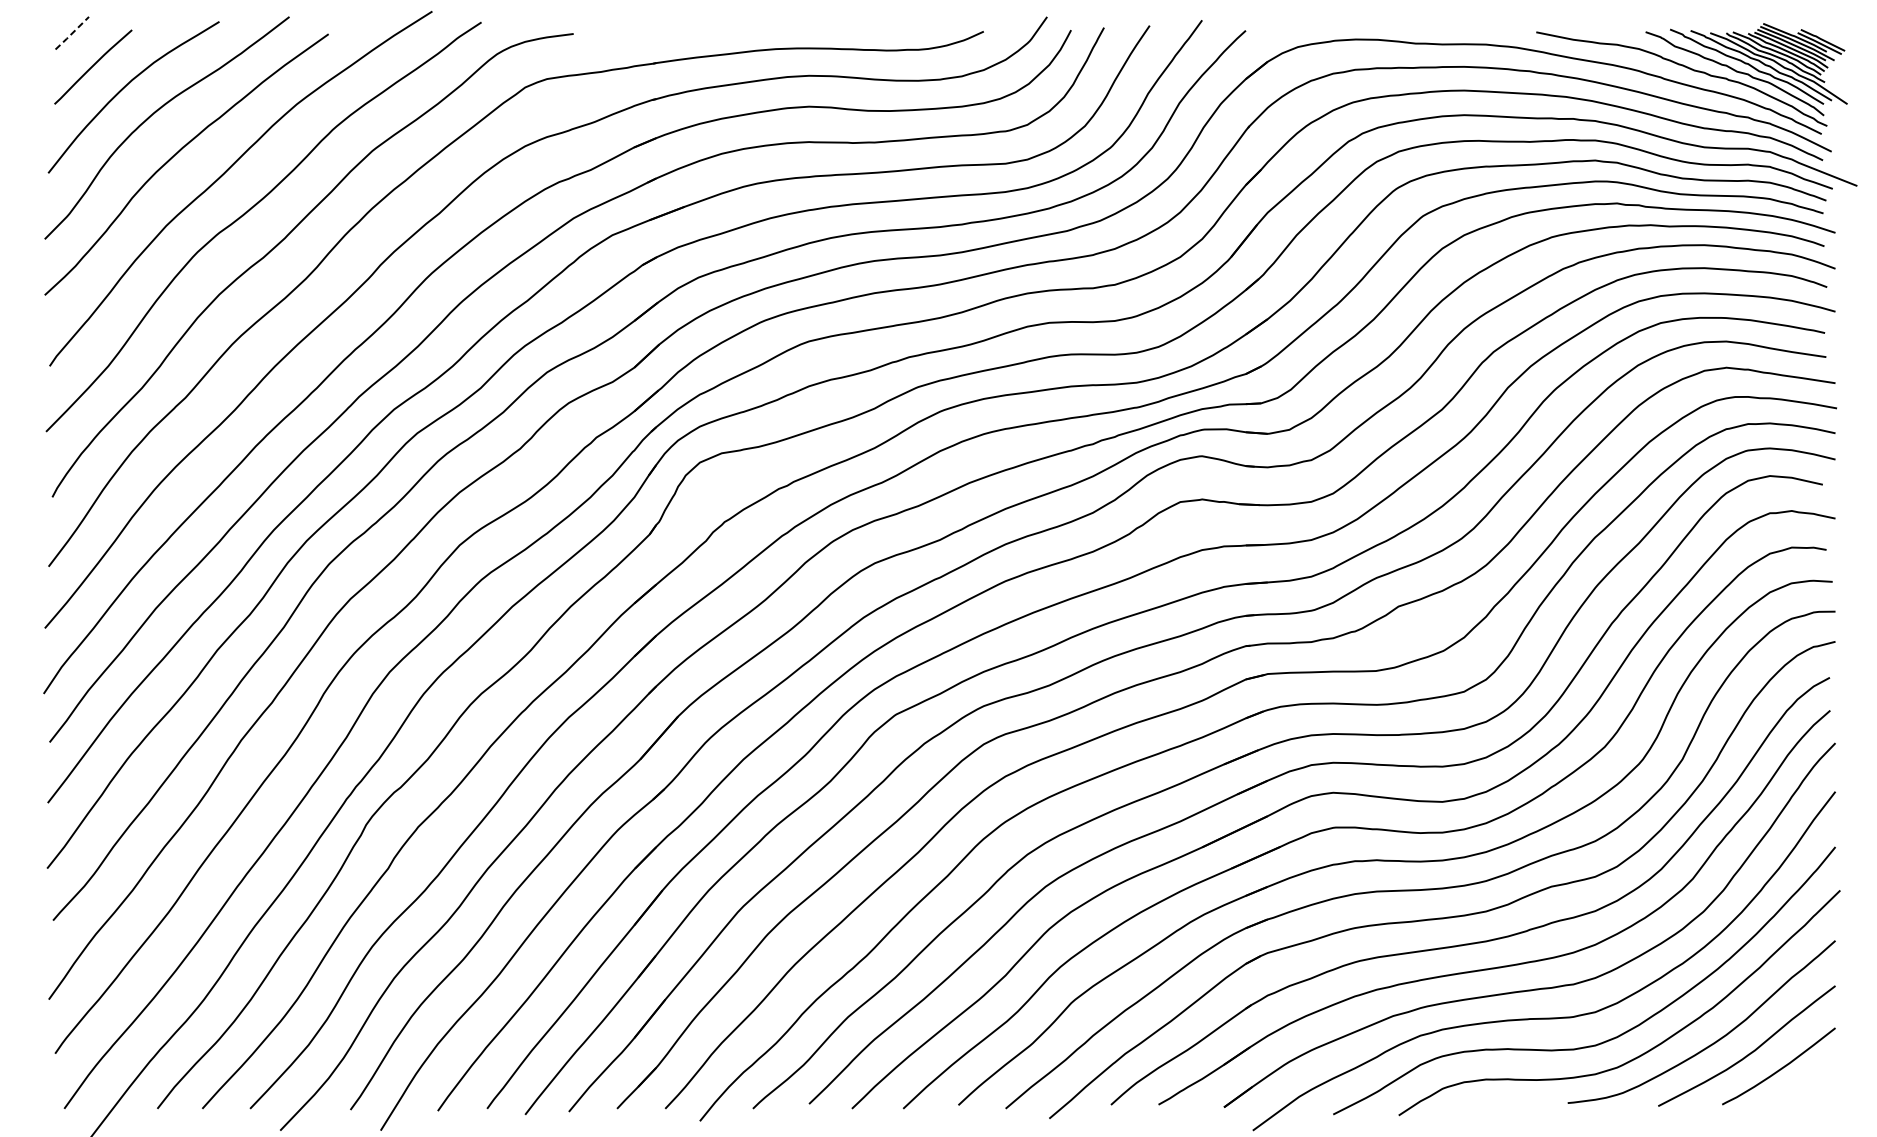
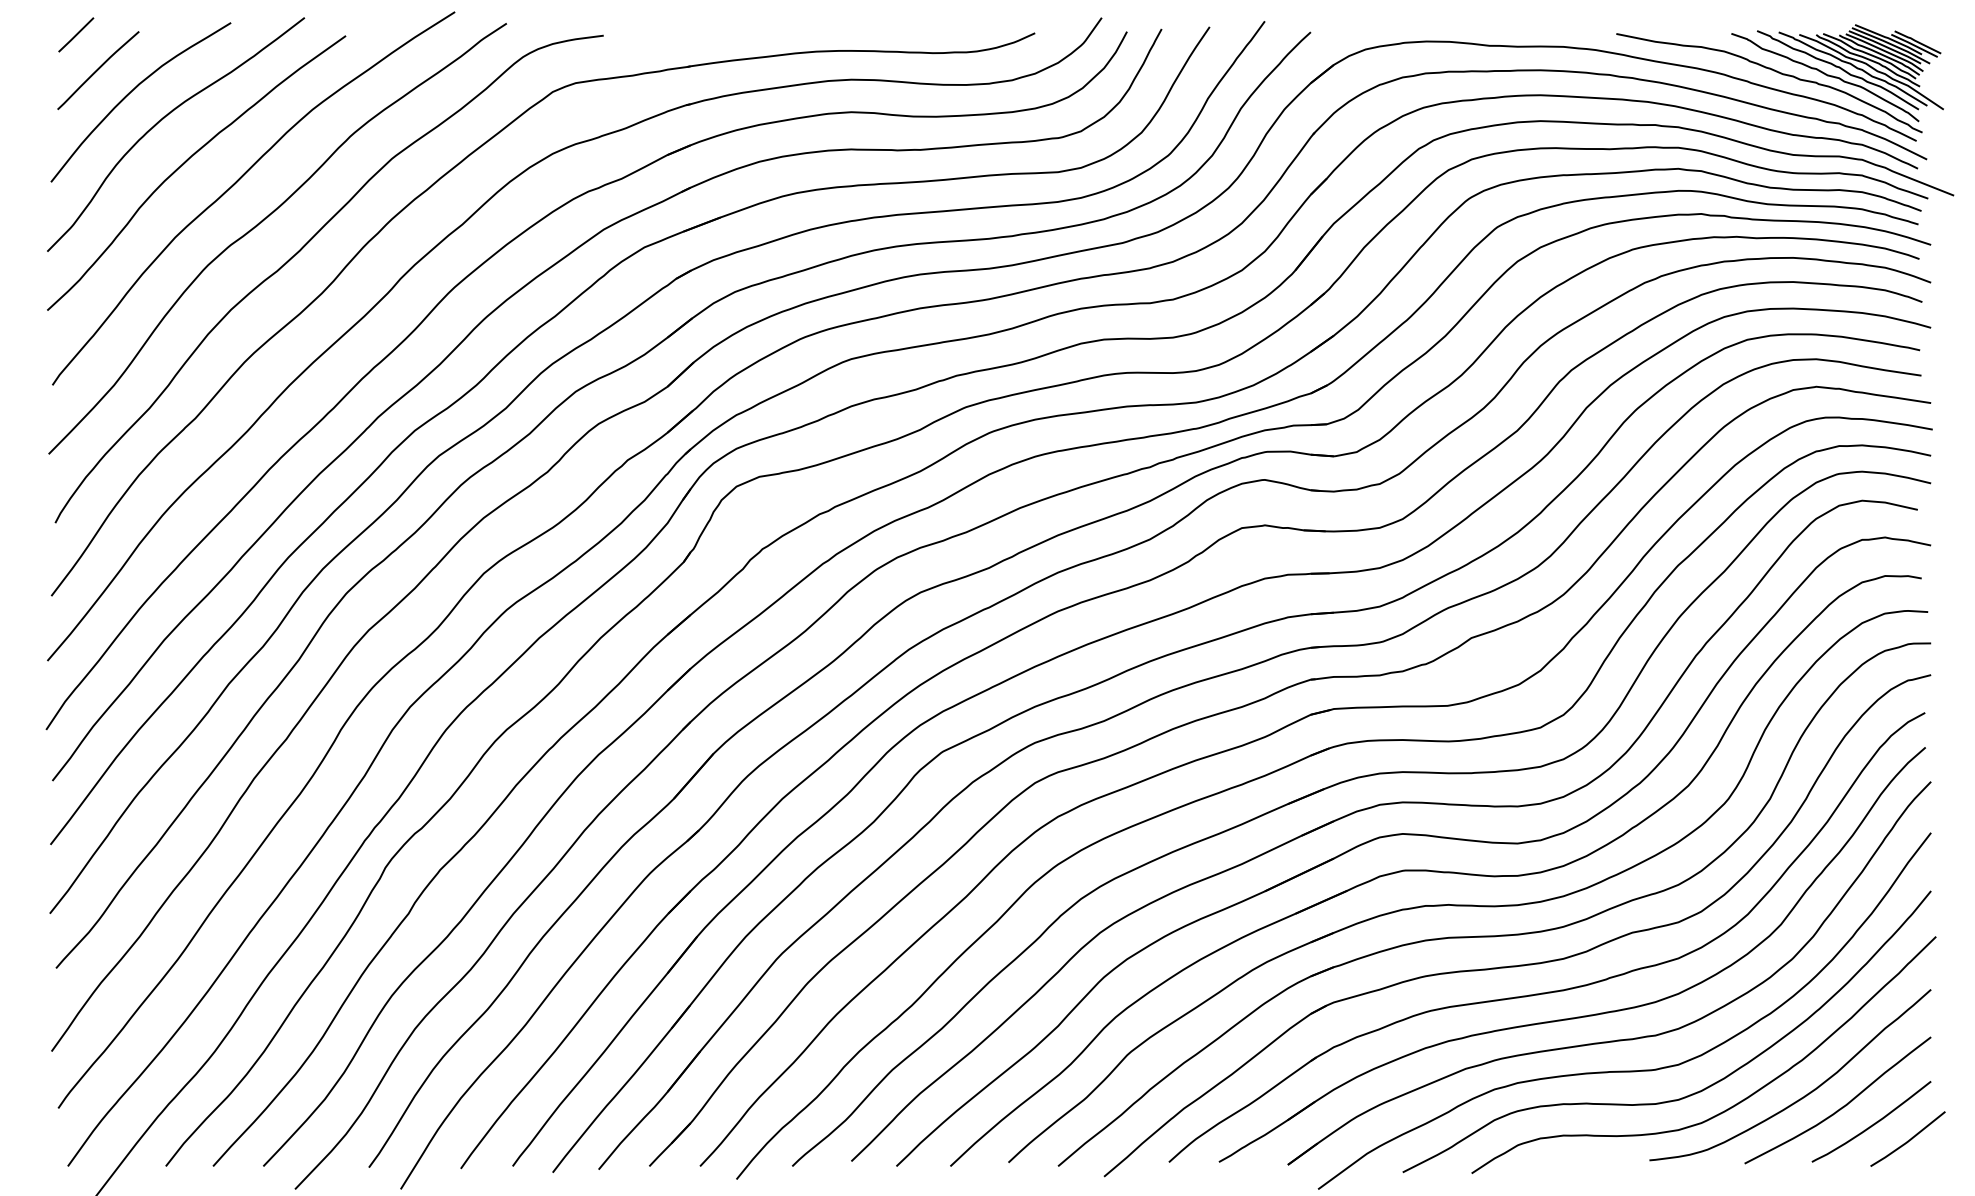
line: (72, 33) -> (76, 35), dashed -> solid
line: (1813, 1084) -> (1907, 1140), added

